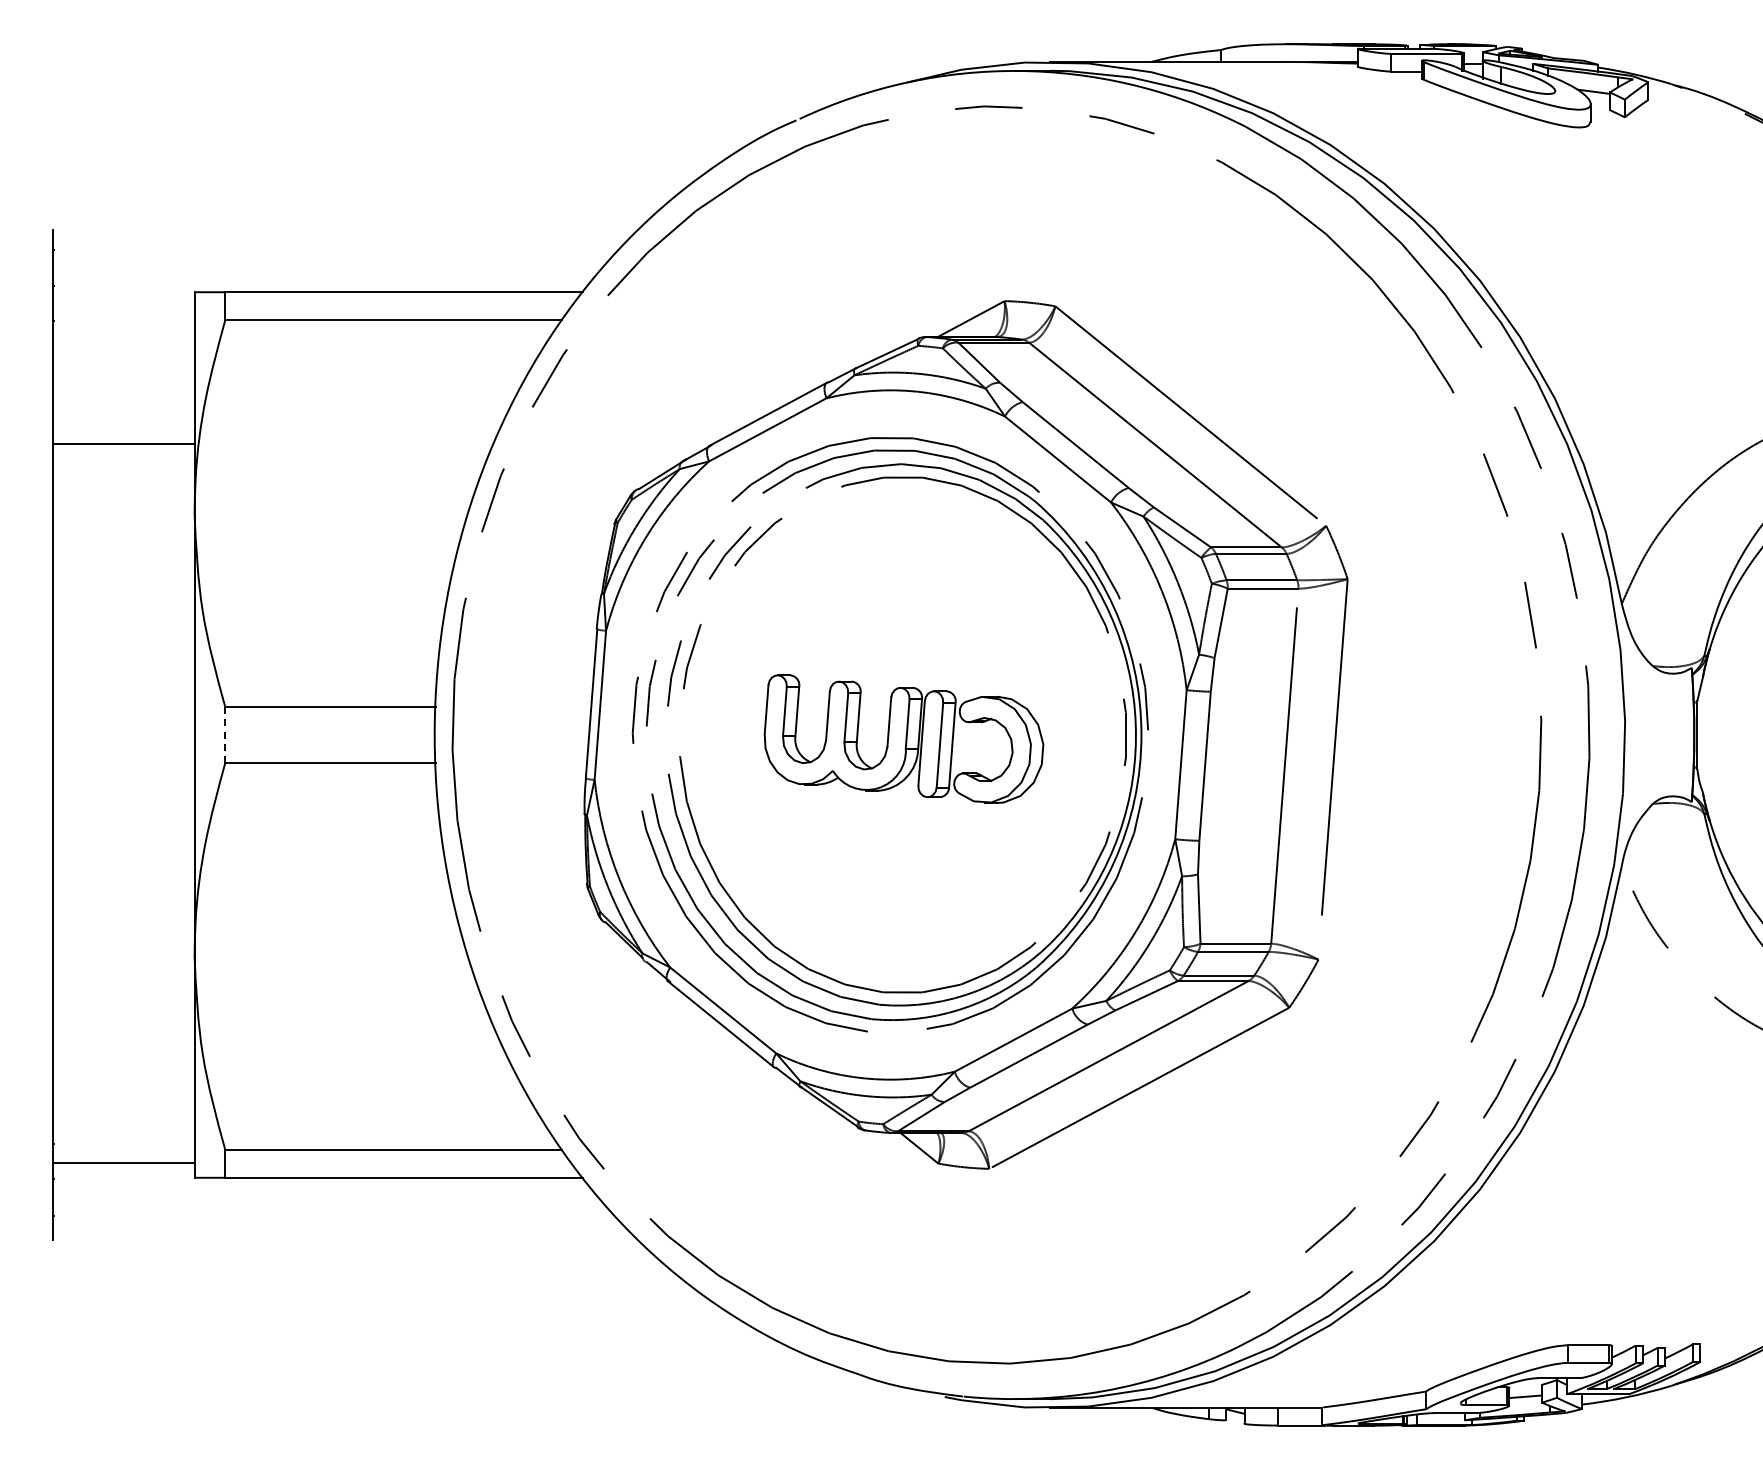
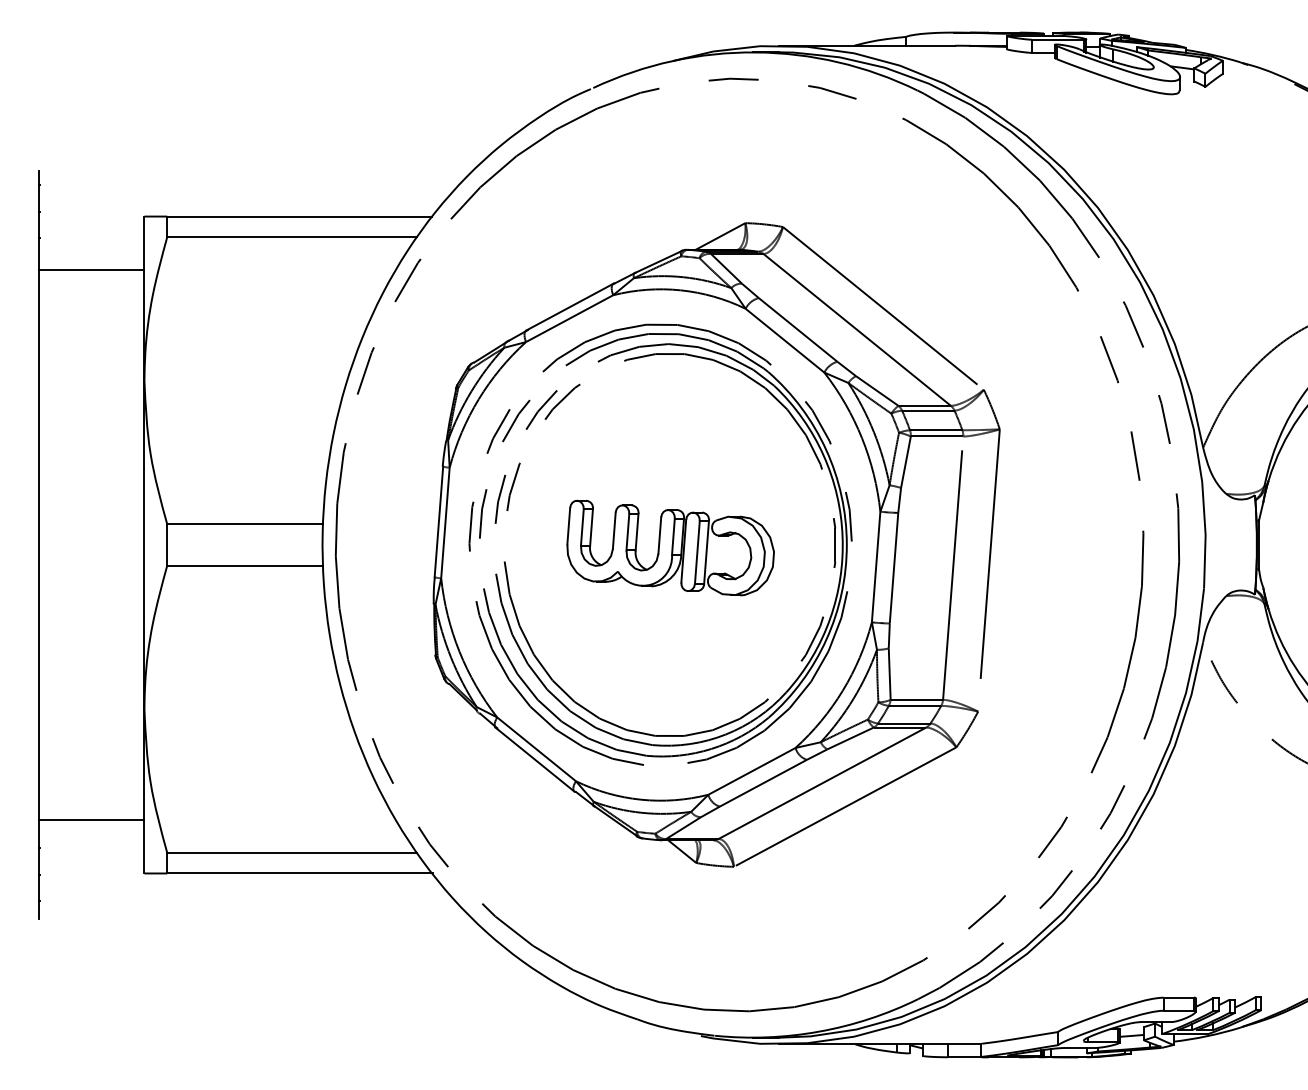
line: (123, 443) -> (91, 270), moved
line: (225, 735) -> (167, 545), dashed -> solid
line: (123, 1163) -> (91, 819), moved

